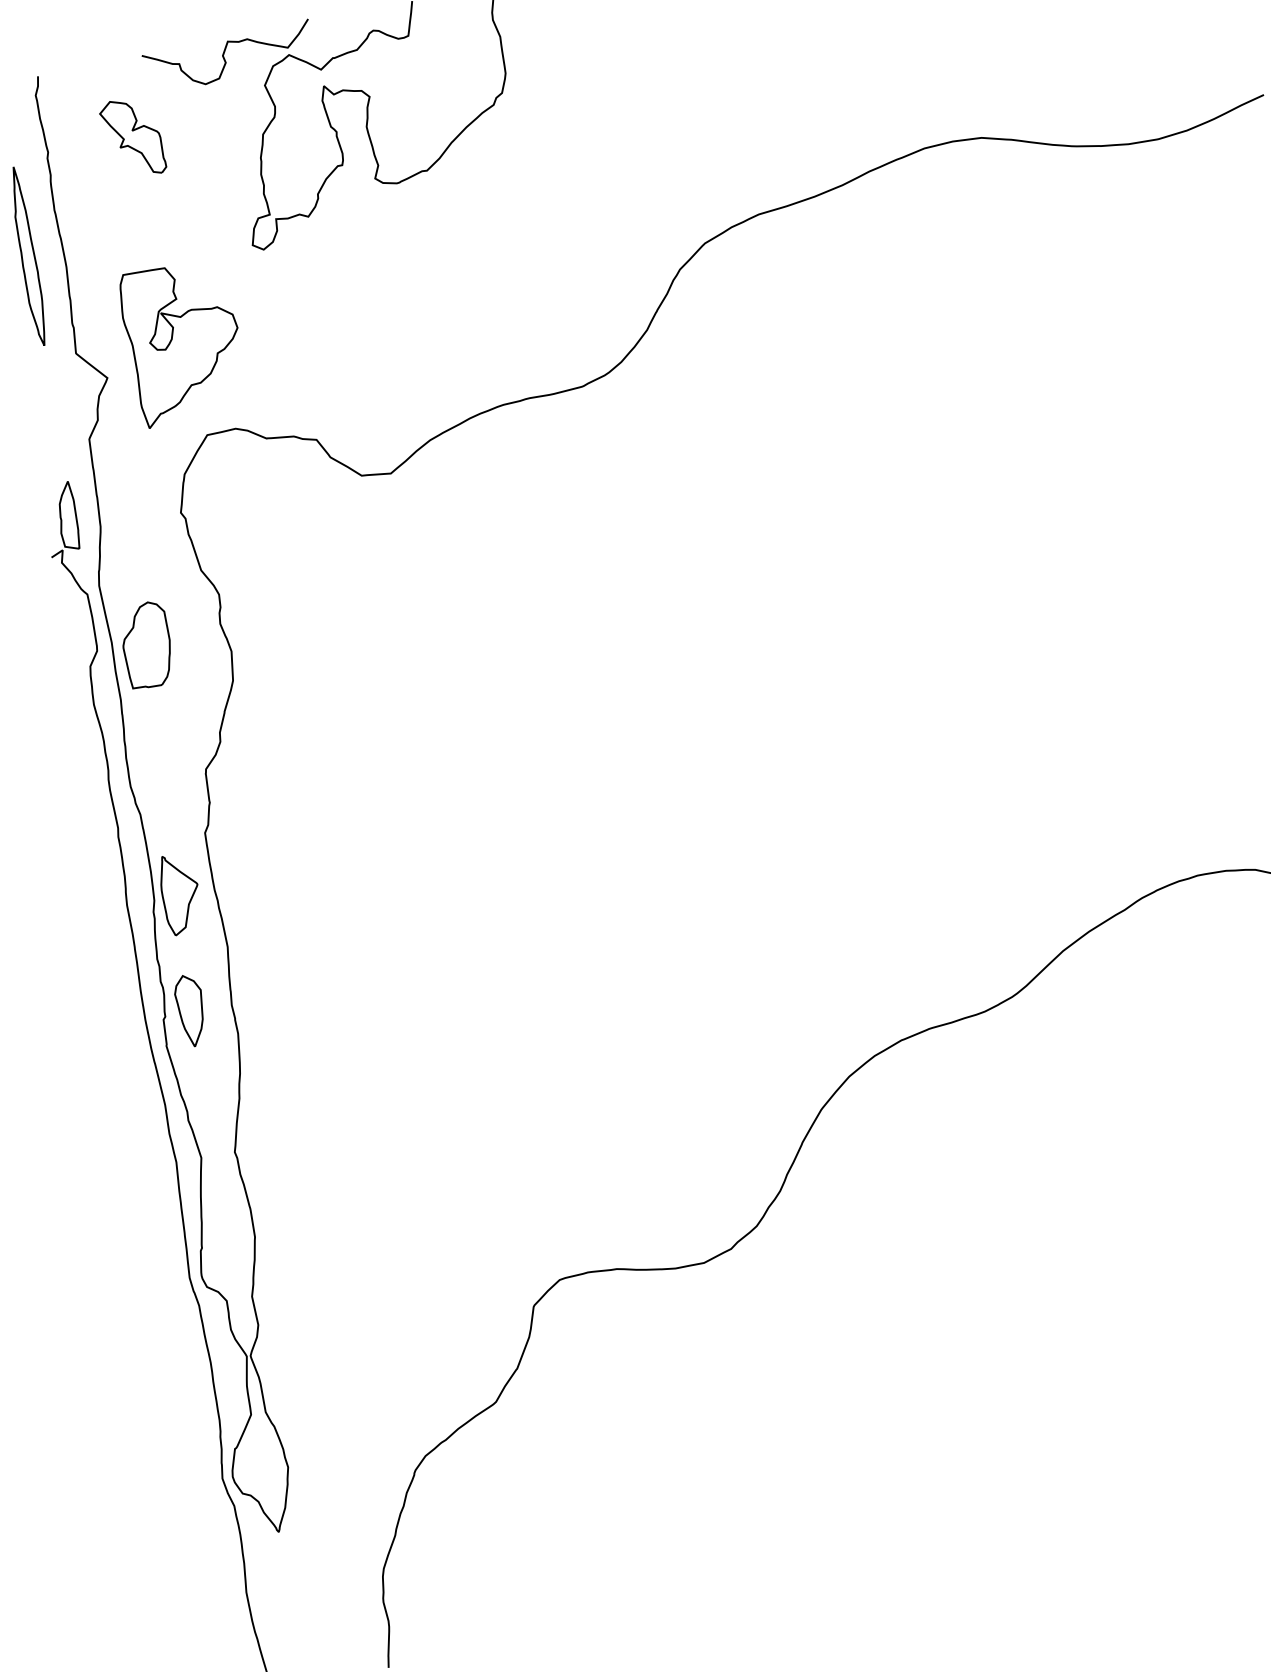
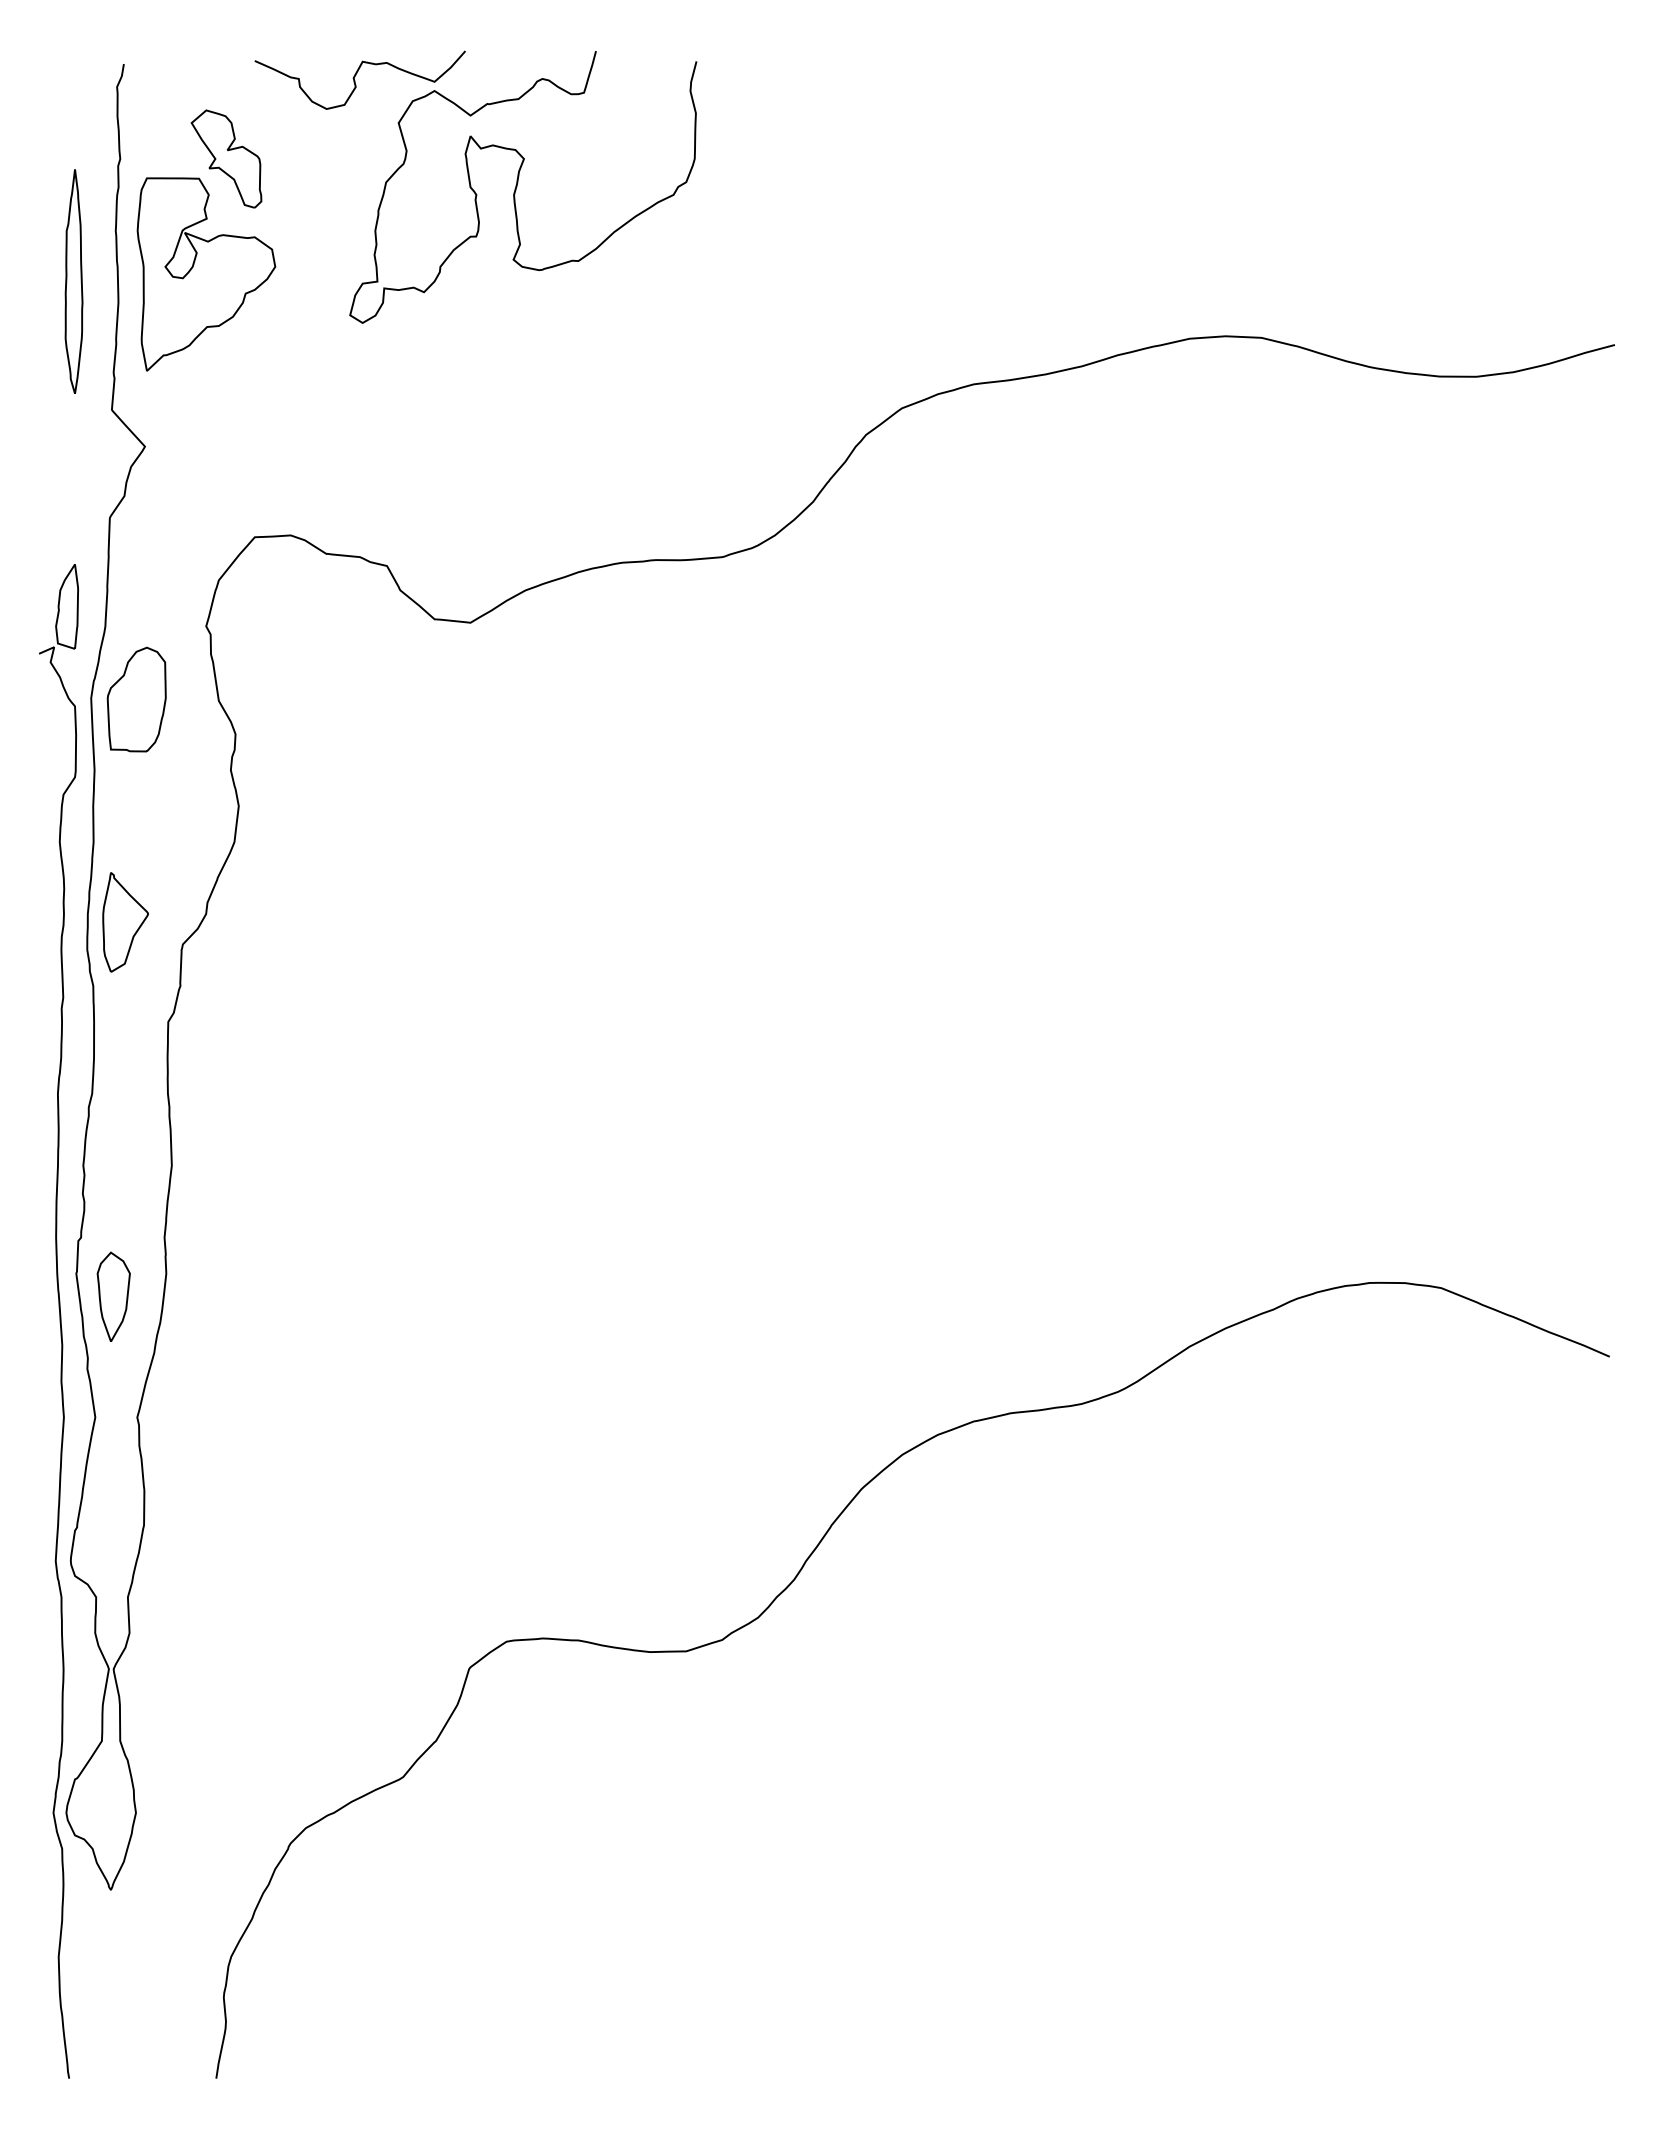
part: (183, 343) -> (206, 274), moved
part: (146, 645) -> (136, 699), moved
part: (180, 894) -> (125, 922), moved
part: (190, 1010) -> (113, 1296), moved

